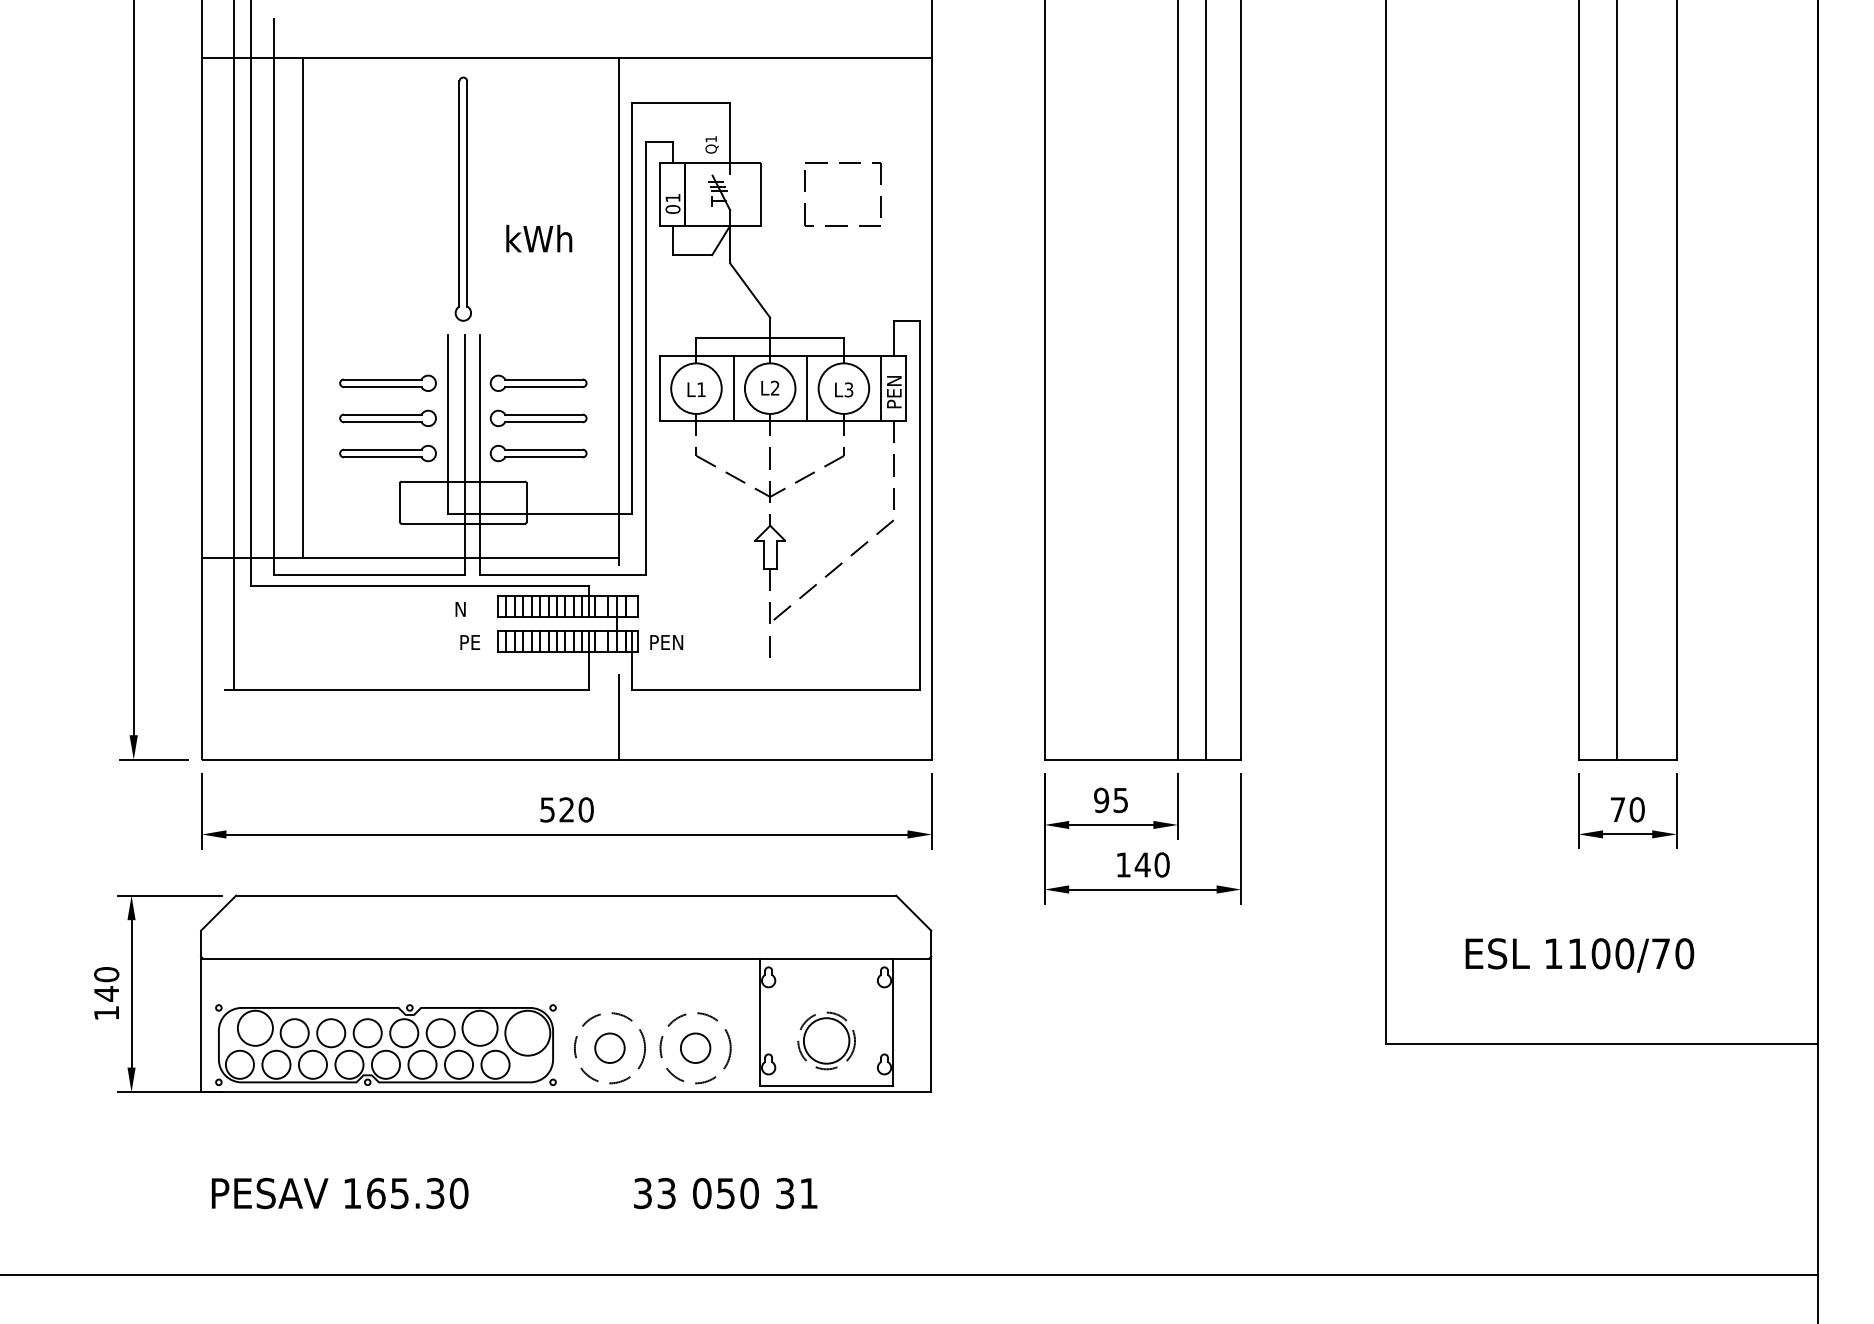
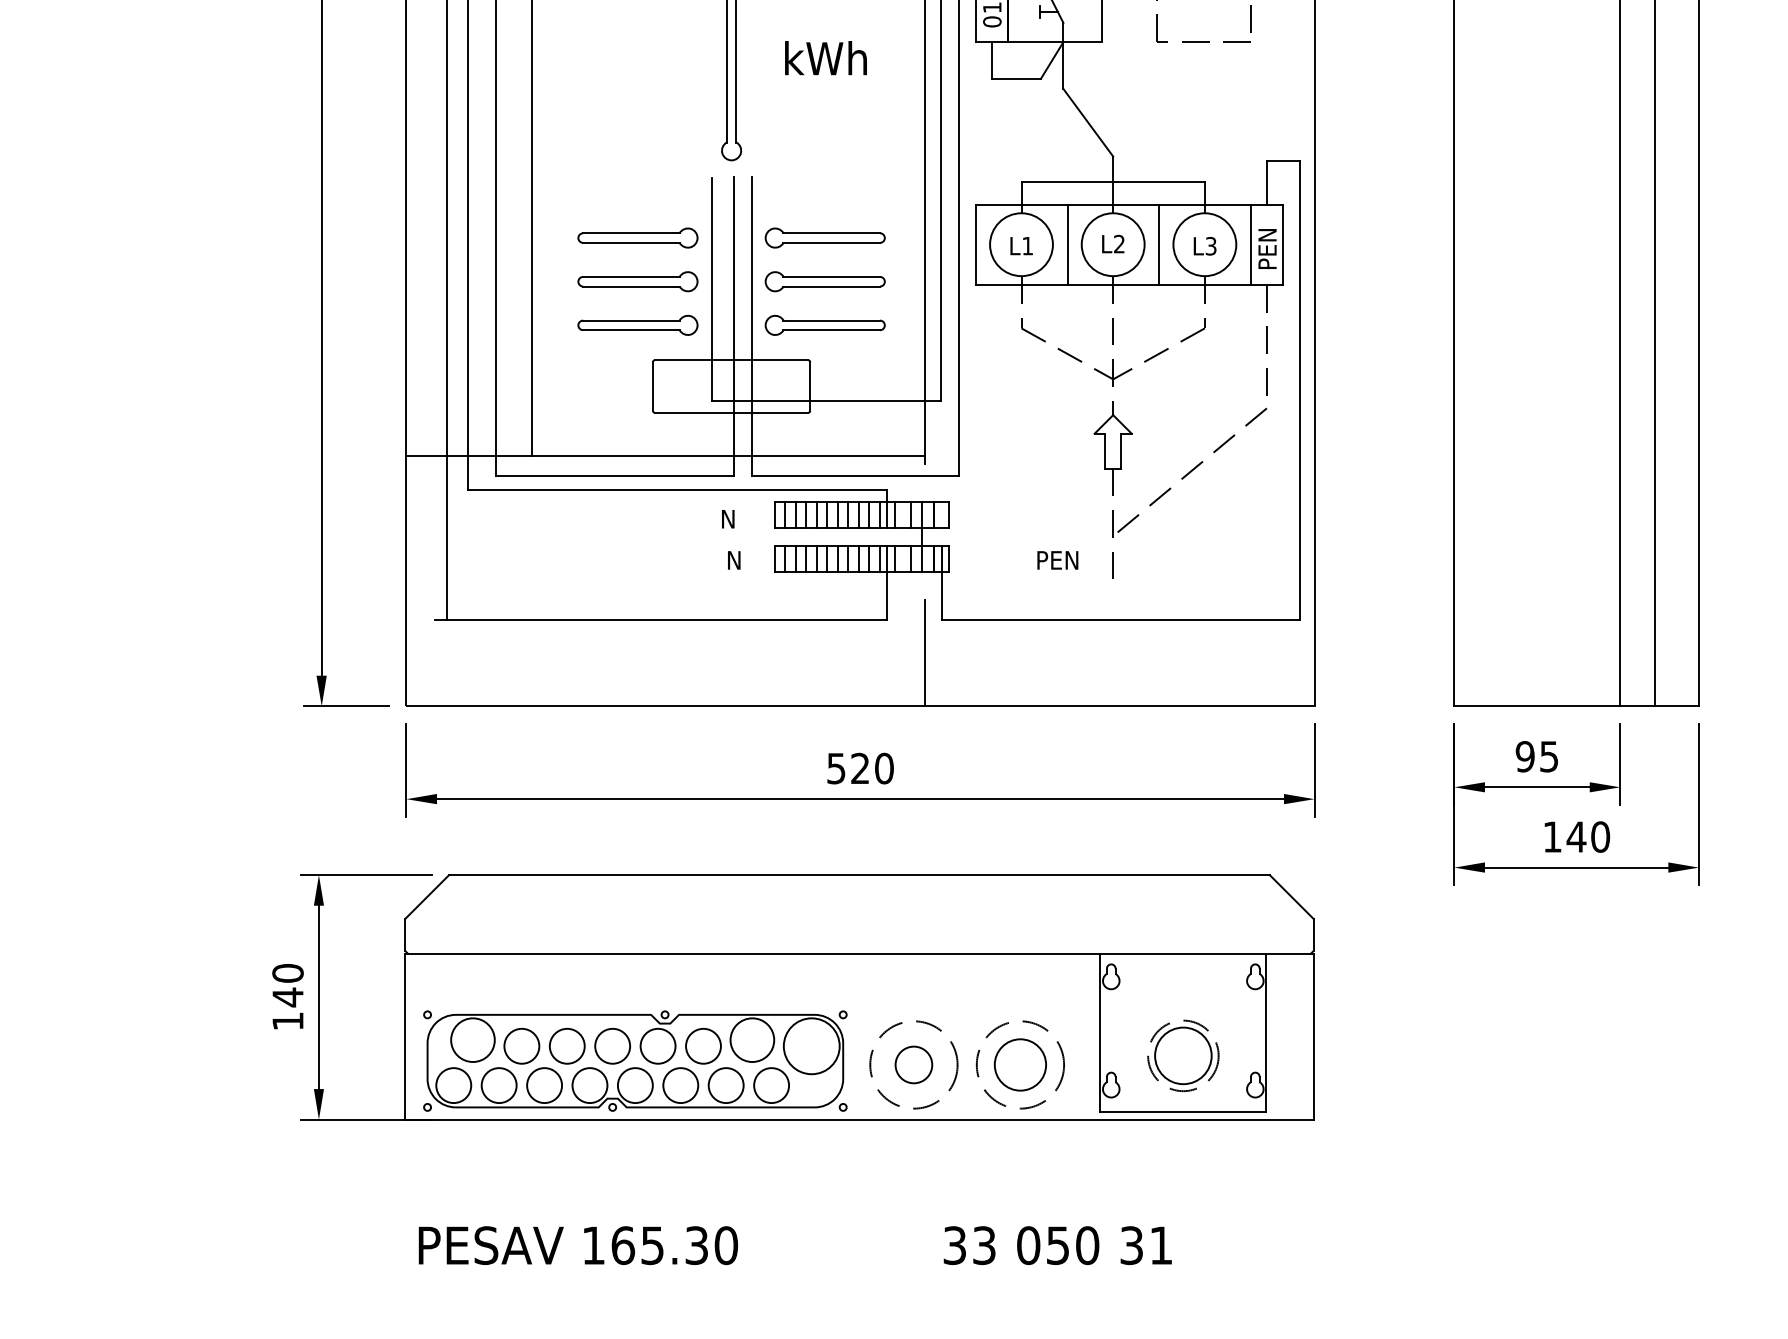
text: (471, 642) -> (741, 560), PE -> N
text: (666, 642) -> (1057, 560), moved
circle: (695, 1047) -> (1020, 1064), size x1.4

